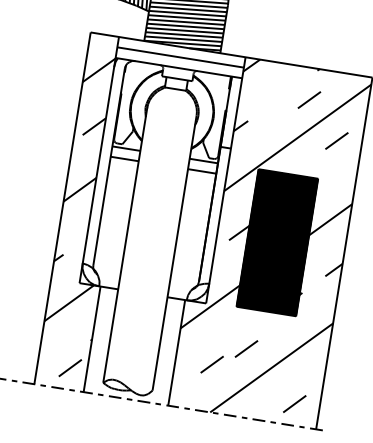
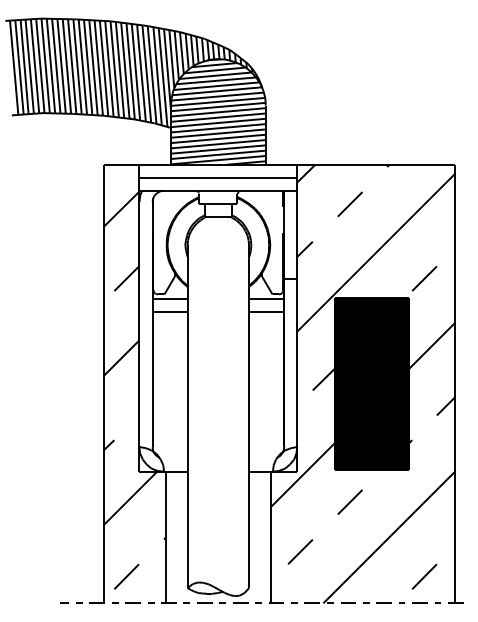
line: (308, 100) -> (349, 204), moved
line: (336, 140) -> (424, 278), moved
line: (246, 348) -> (349, 501), moved
line: (212, 364) -> (300, 551), moved
line: (70, 367) -> (126, 576), moved

